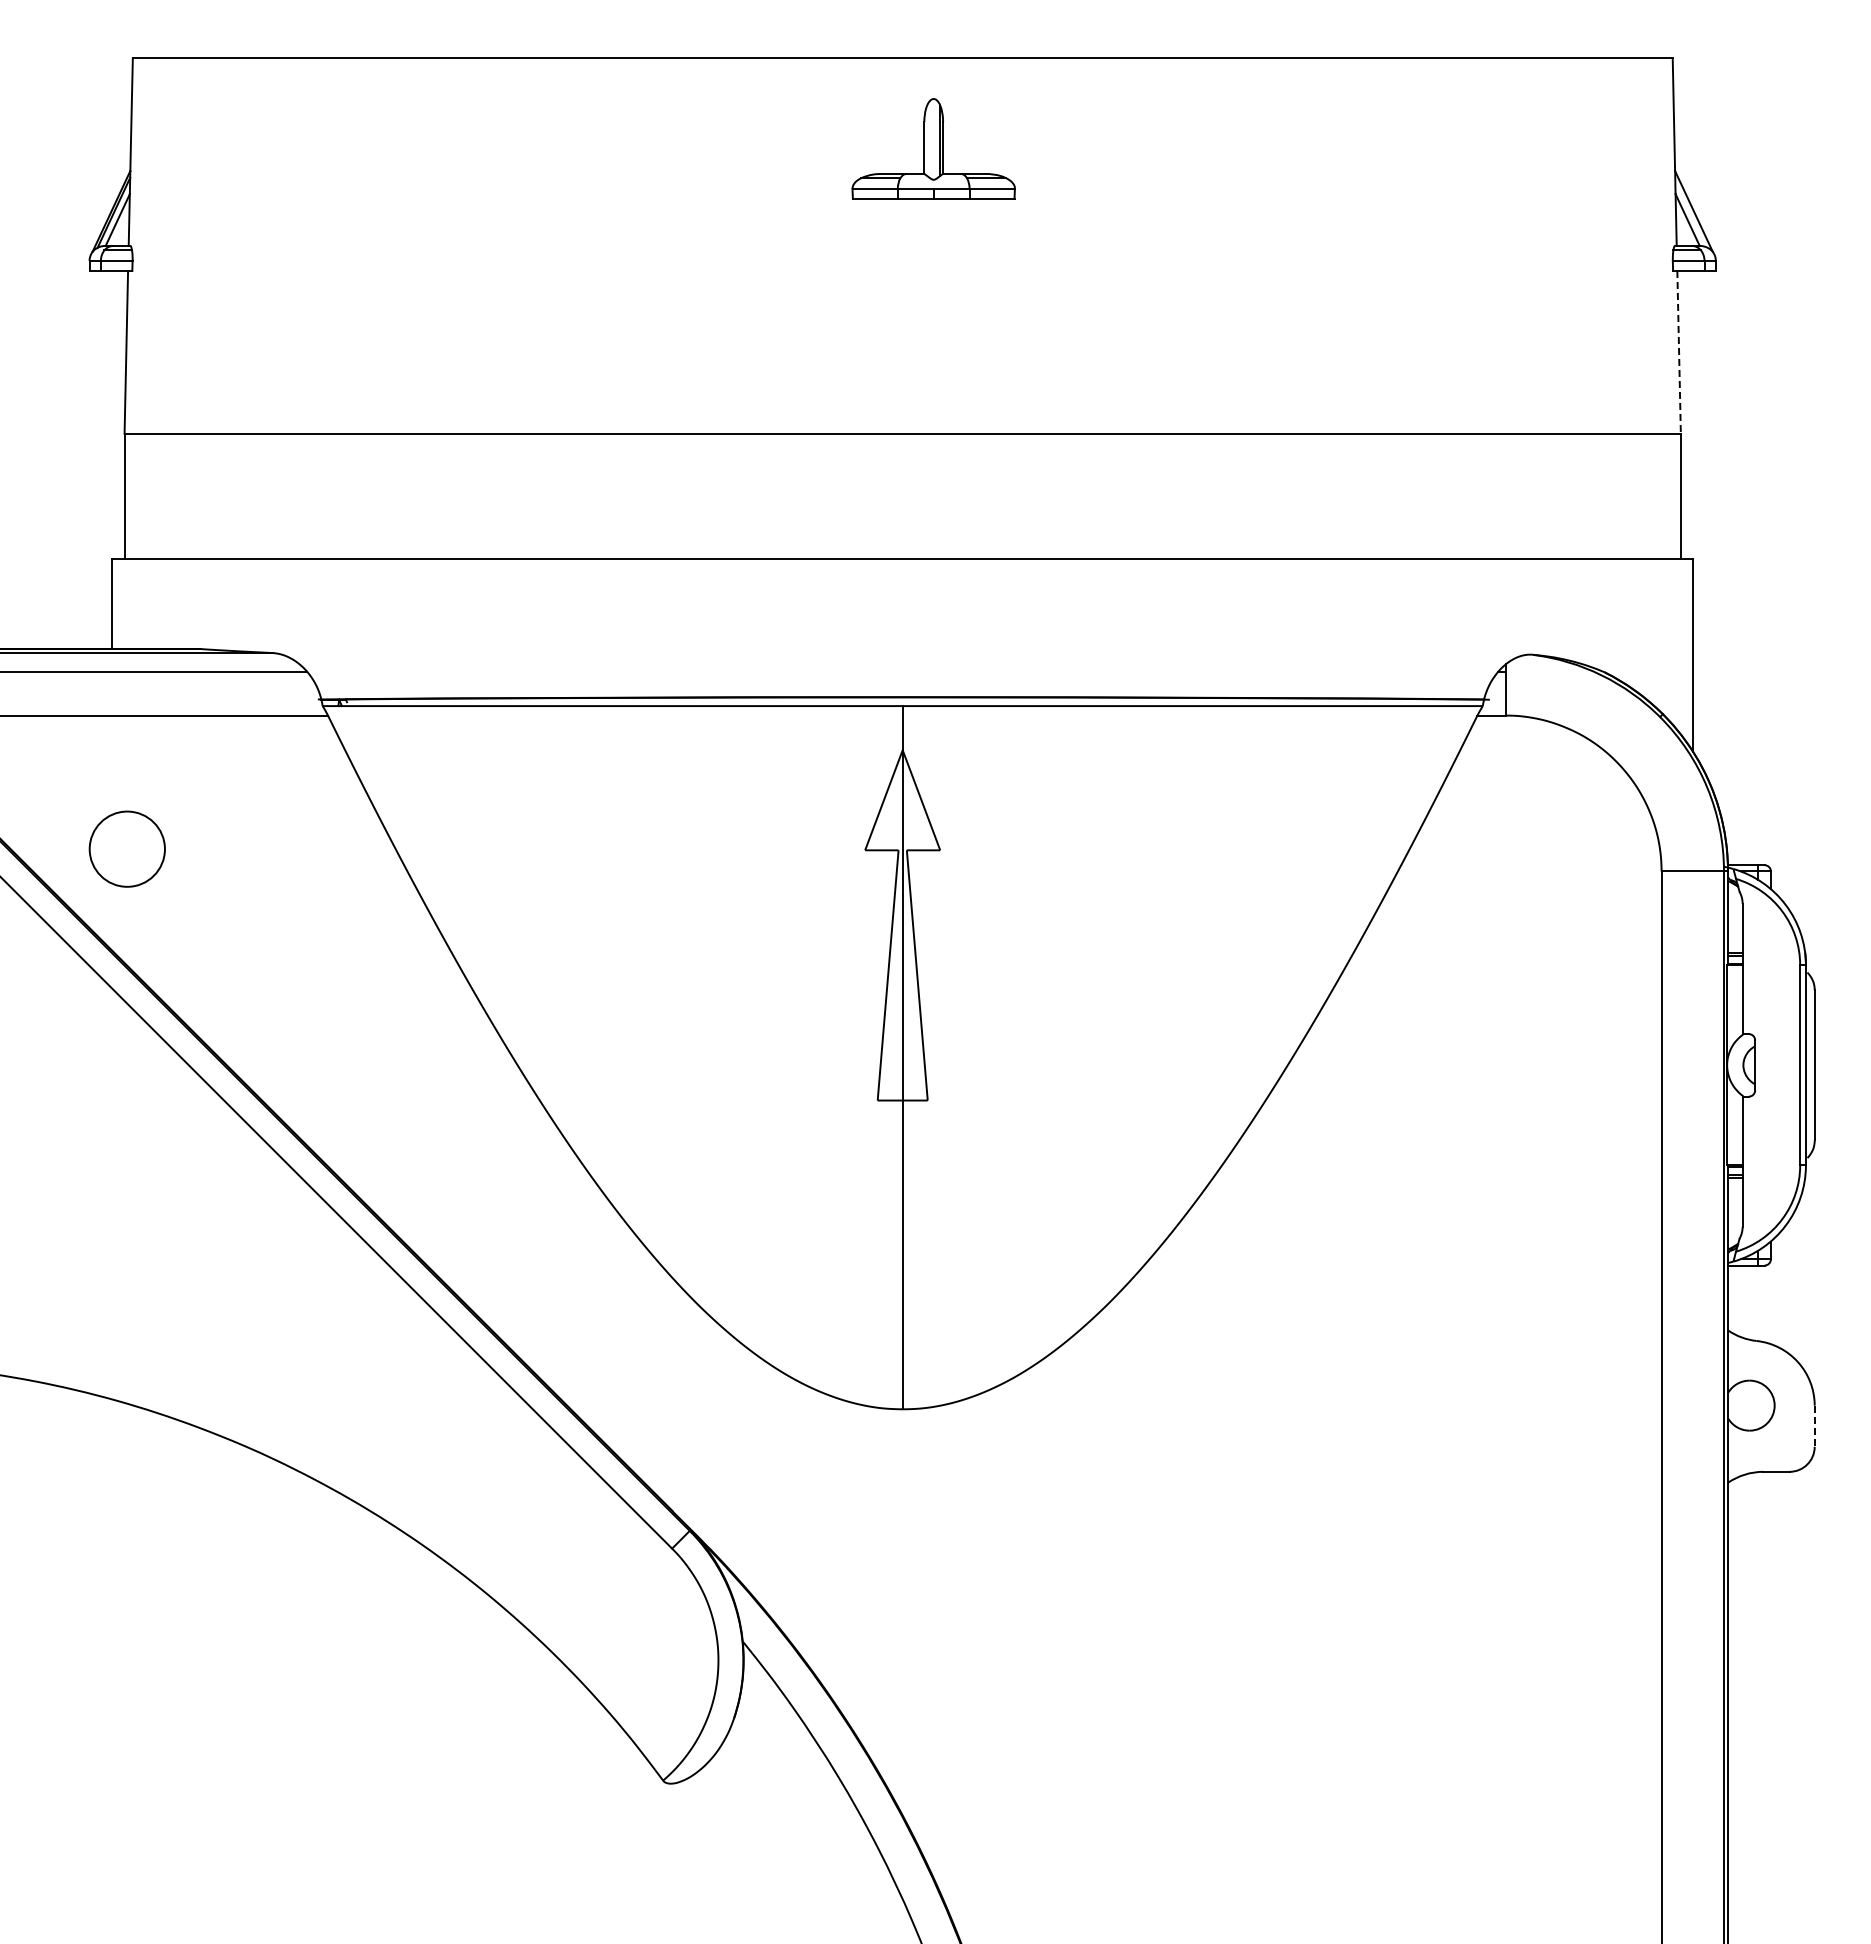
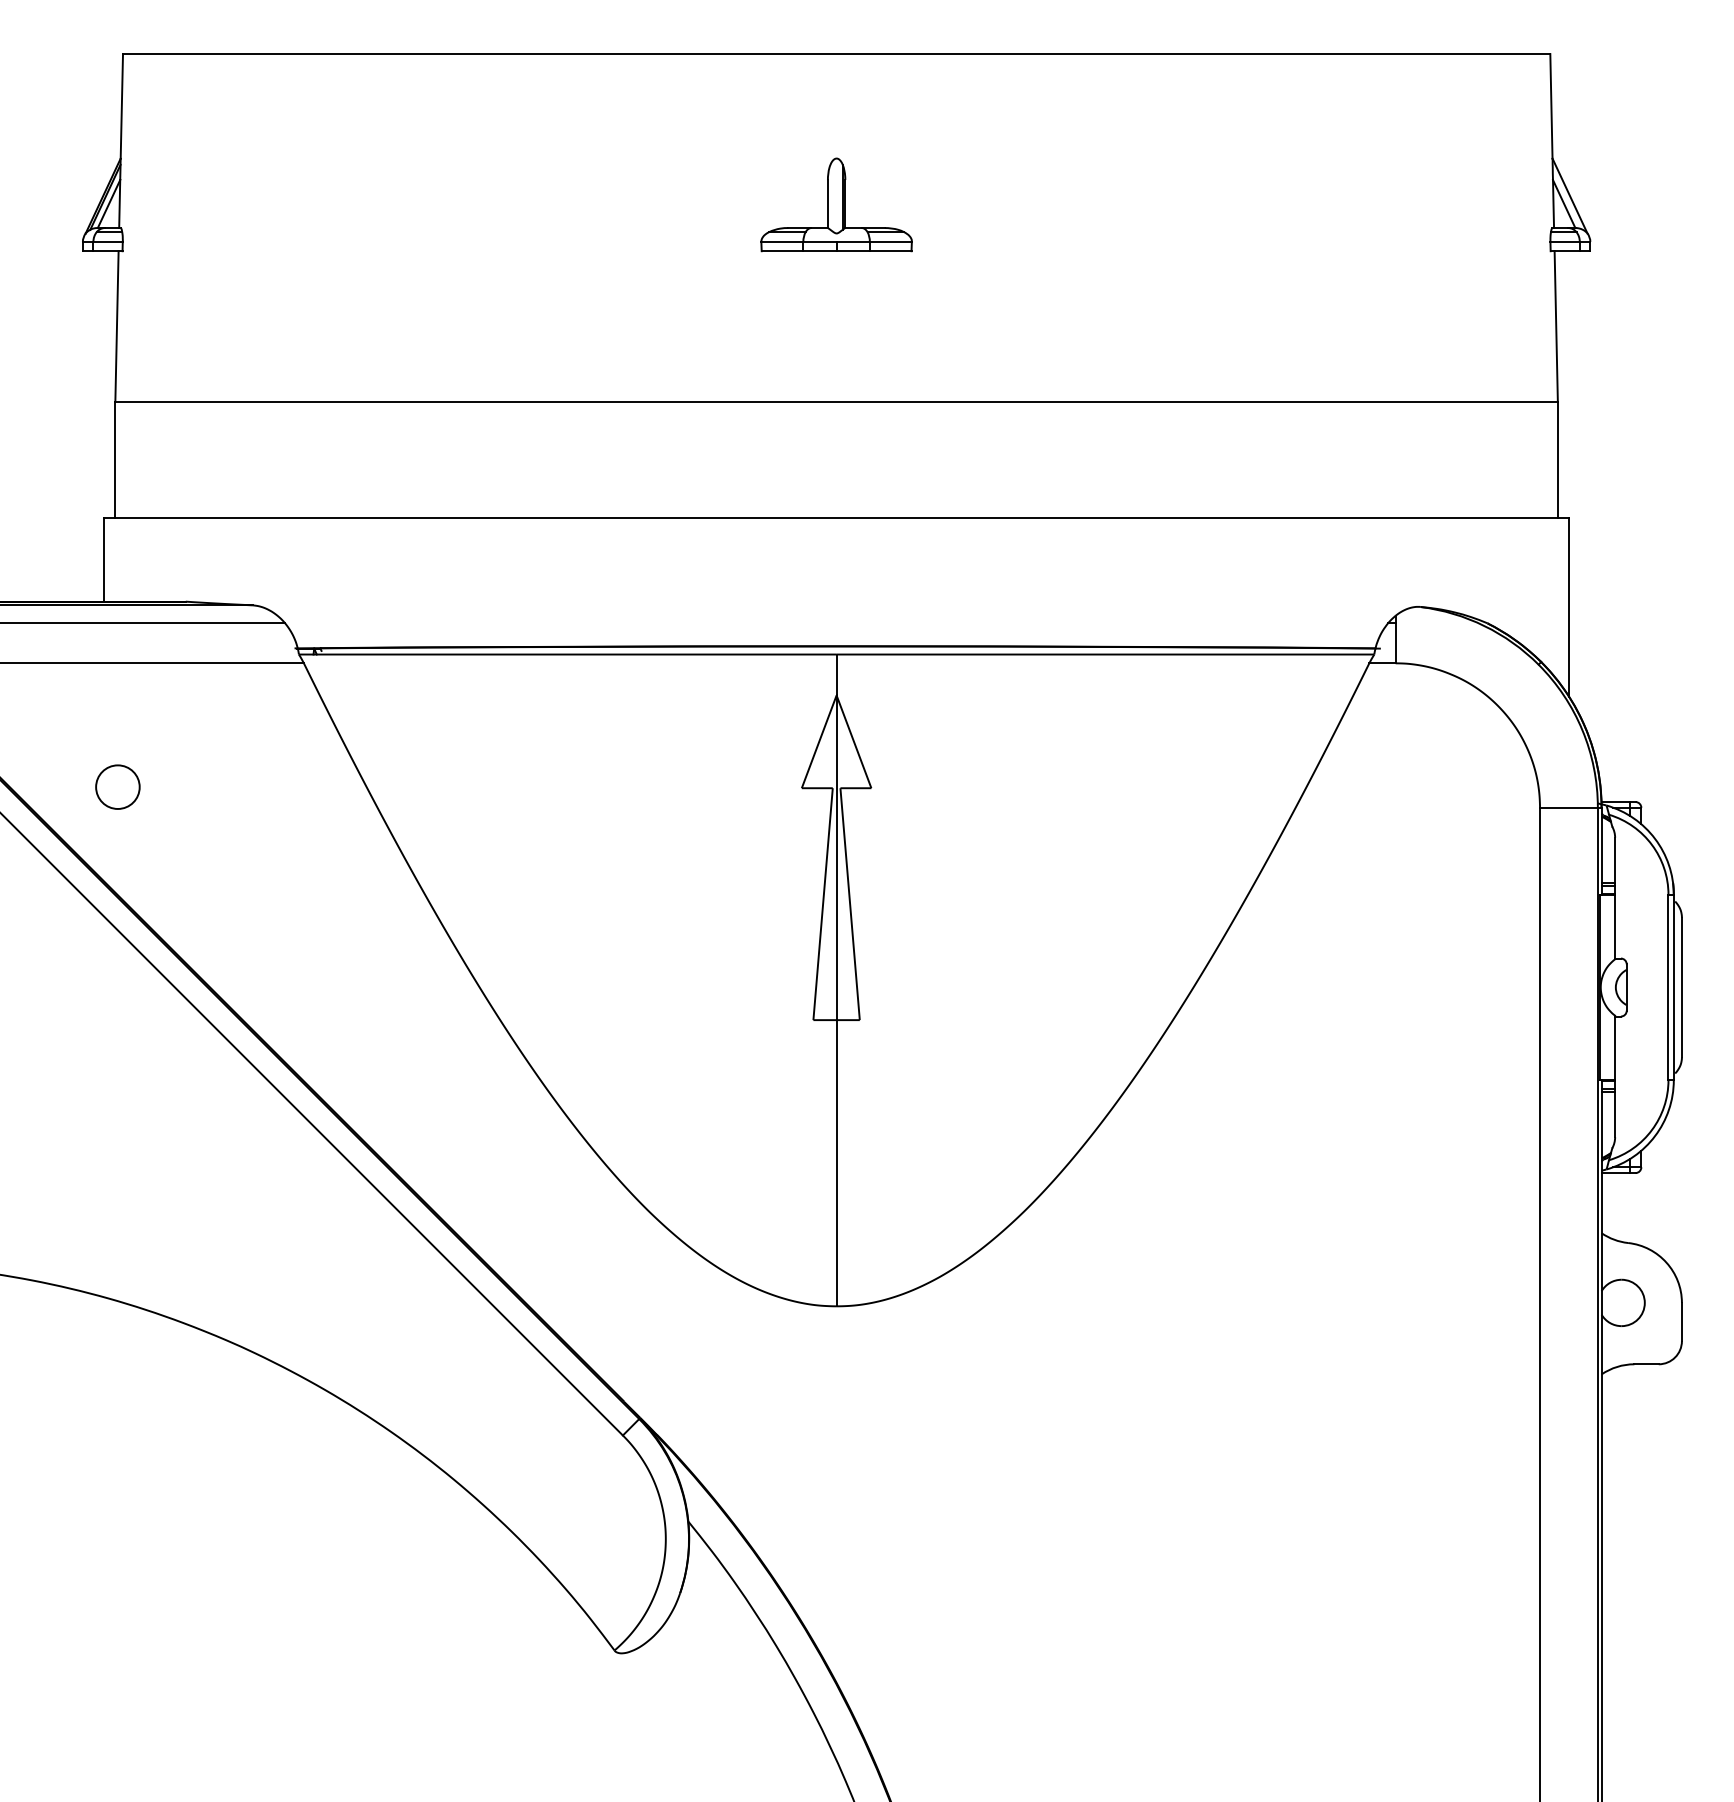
part: (933, 148) -> (836, 204), moved
line: (1679, 352) -> (1556, 326), dashed -> solid
circle: (126, 848) -> (117, 786), size x0.62
line: (1814, 1426) -> (1681, 1322), dashed -> solid

